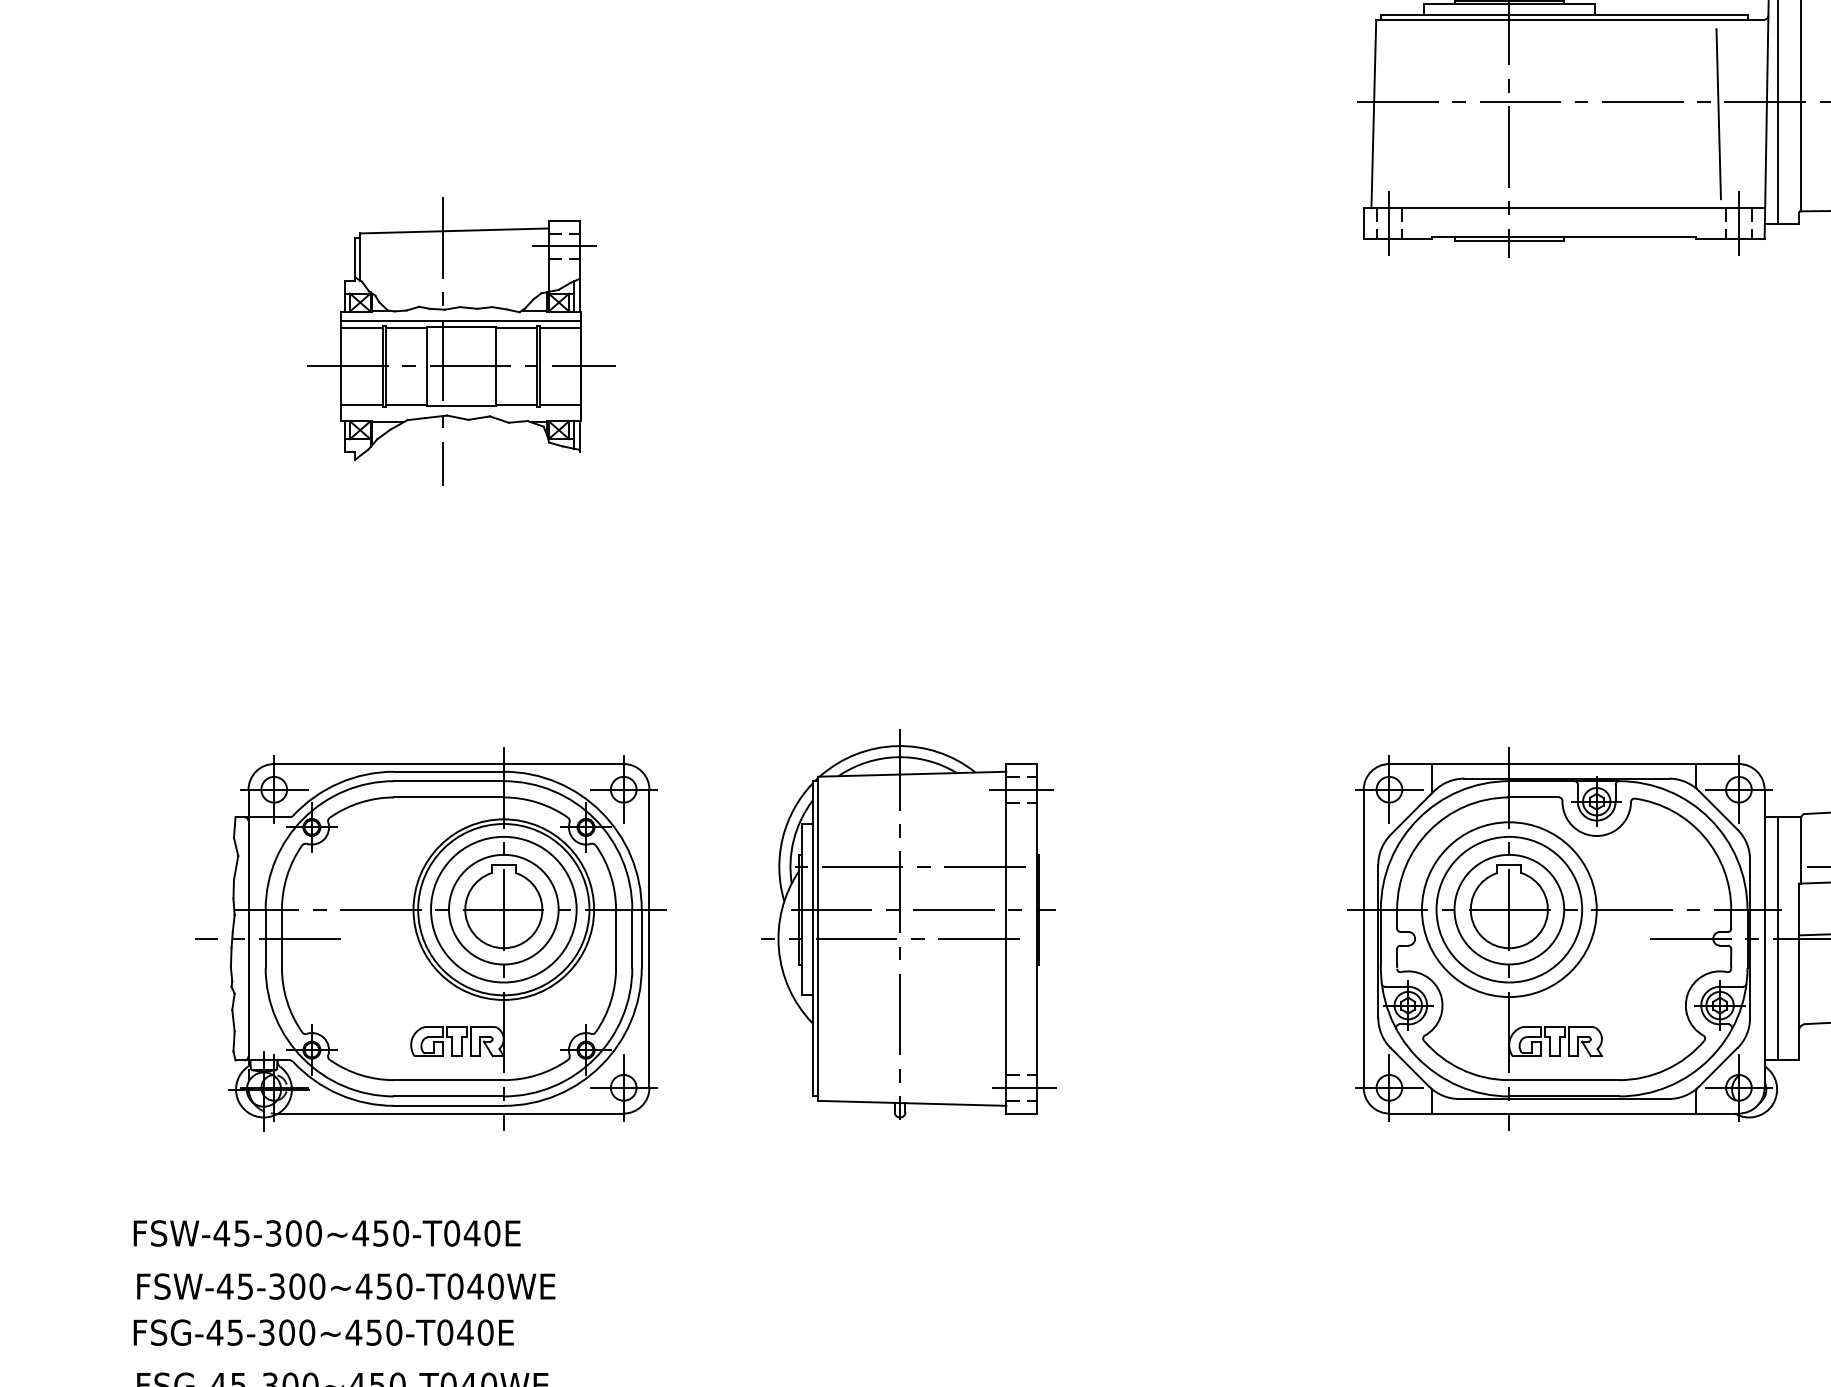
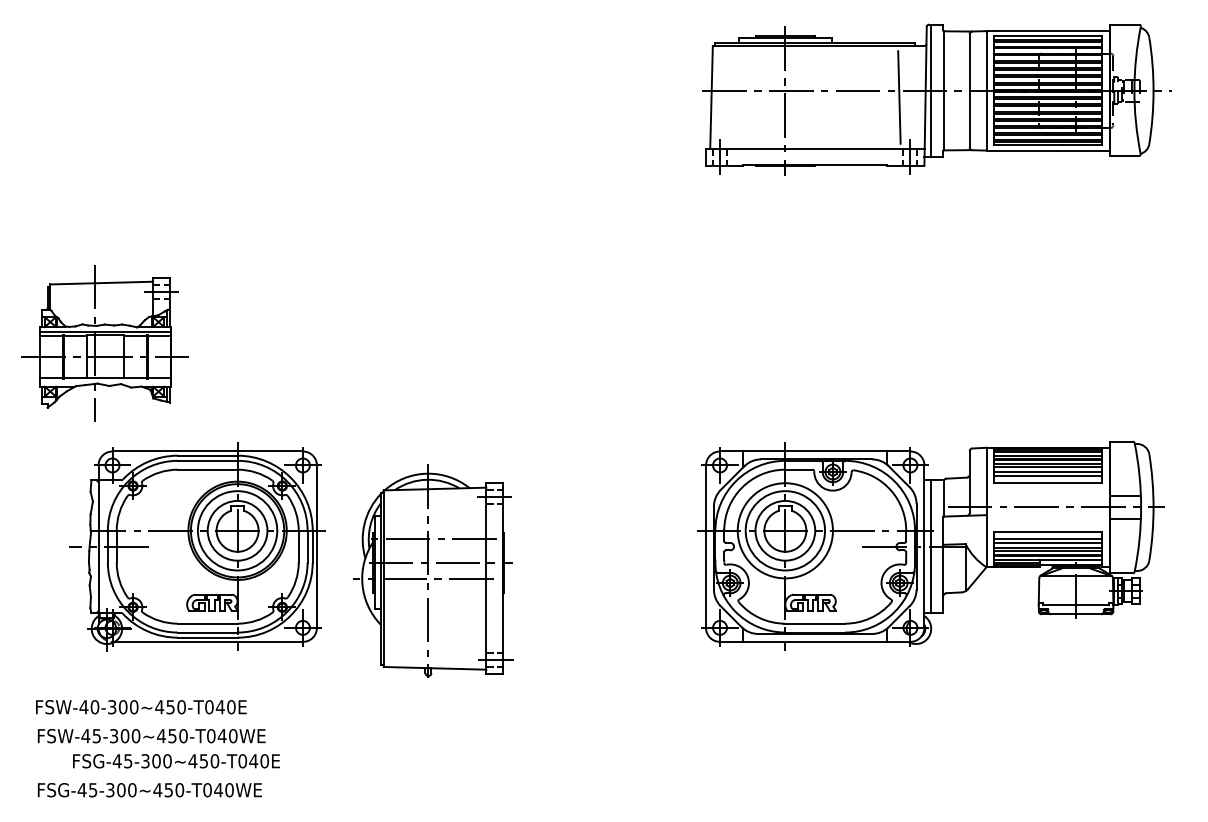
part: (459, 341) -> (104, 343), moved
part: (909, 923) -> (433, 570), moved
text: (241, 1234) -> (94, 707), FSW-45-300~450-T040E -> FSW-40-300~450-T040E
text: (323, 1333) -> (176, 761), moved

